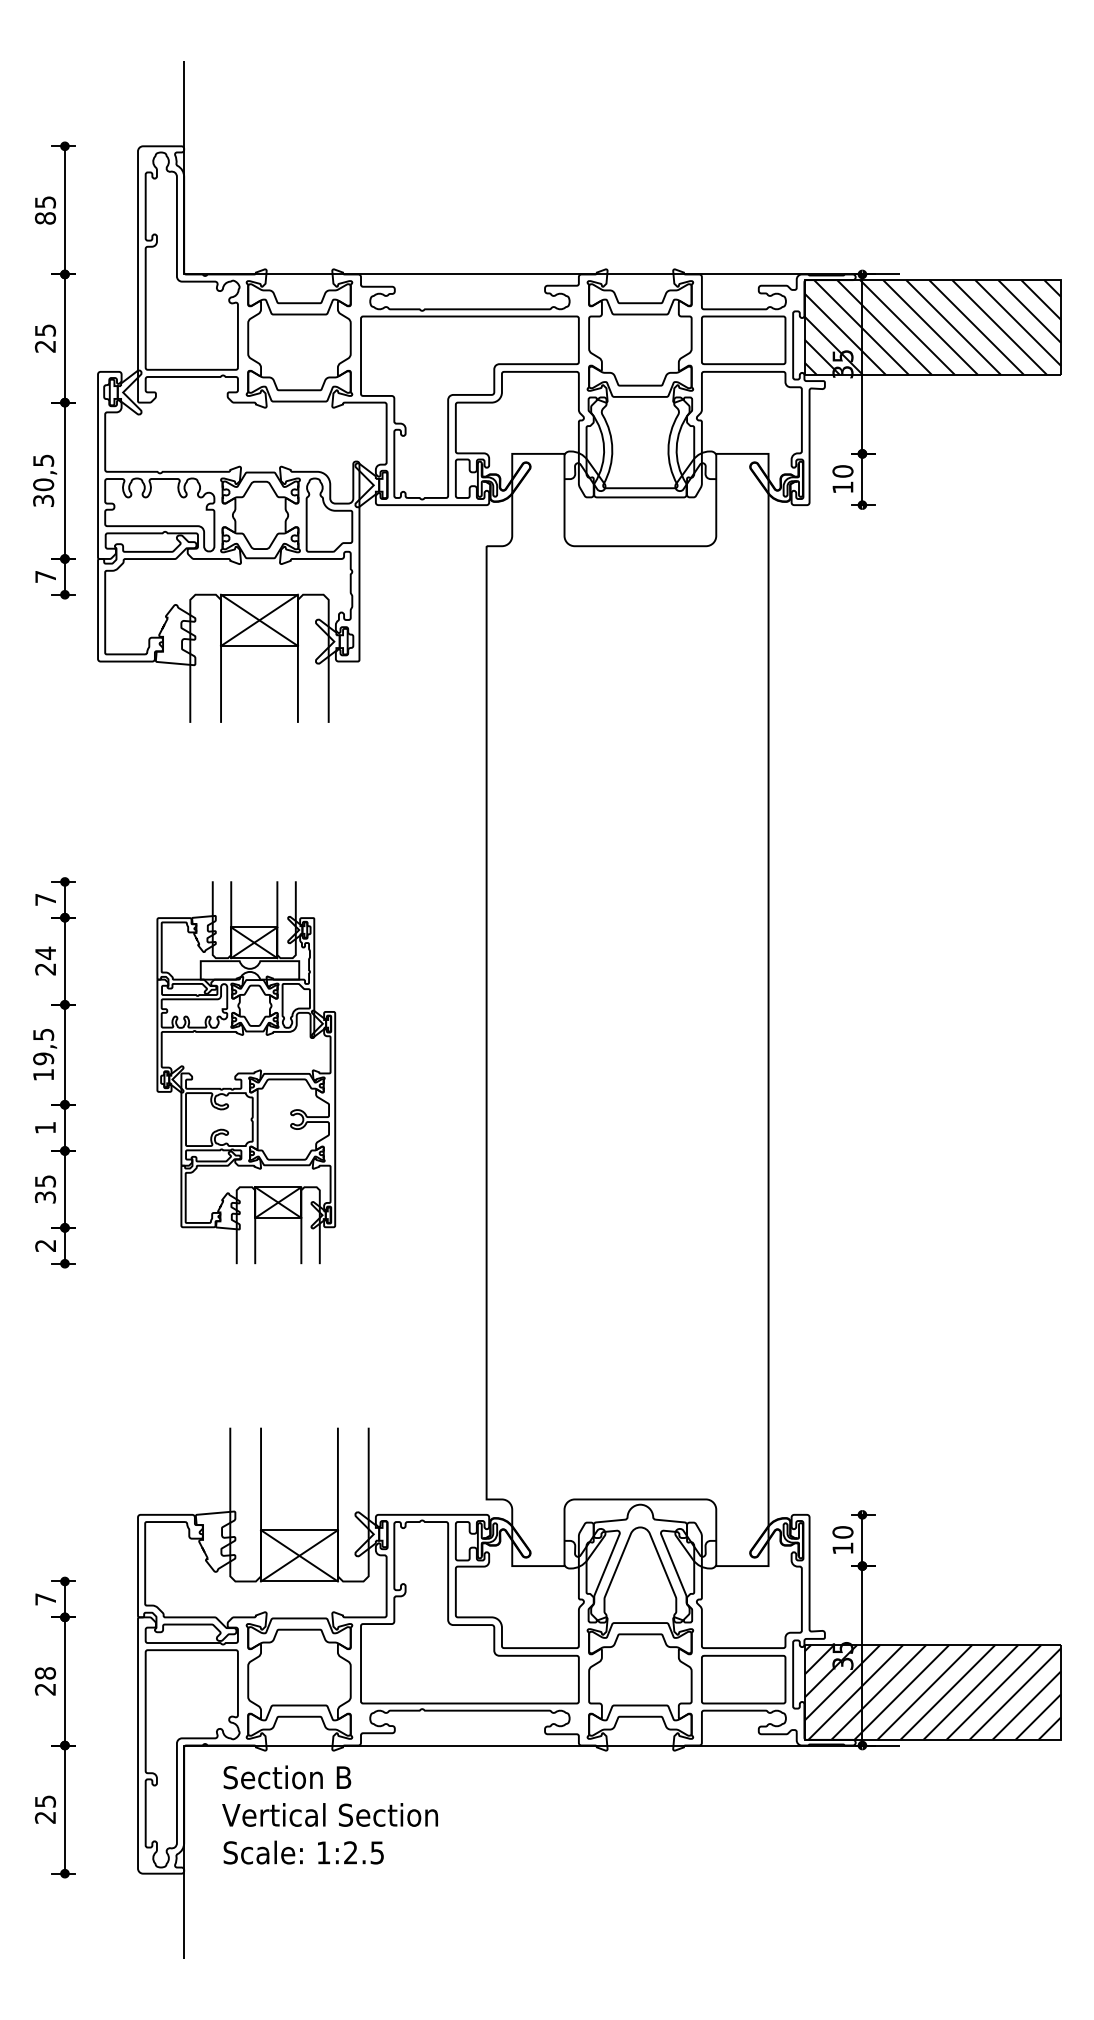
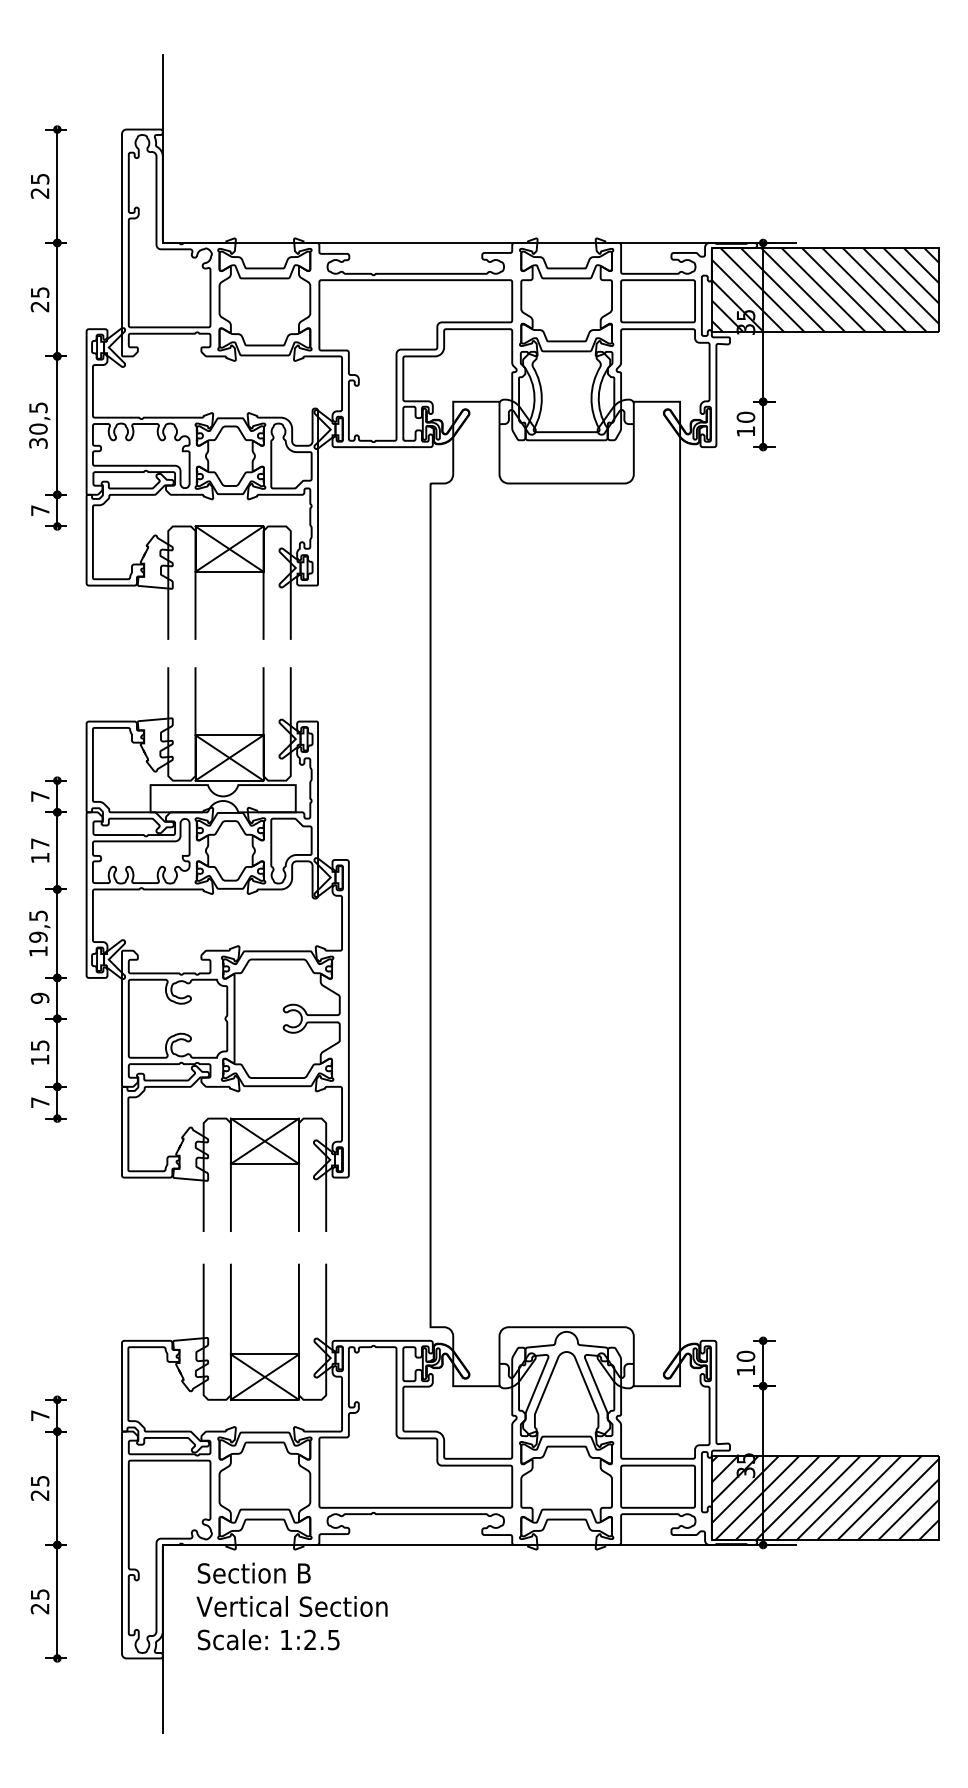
text: (45, 218) -> (40, 193), 85 -> 25
text: (45, 960) -> (40, 850), 24 -> 17
part: (246, 1072) -> (218, 949), size x1.67
text: (45, 1127) -> (40, 997), 1 -> 9
text: (45, 1197) -> (40, 1059), 35 -> 15
text: (45, 1245) -> (40, 1102), 2 -> 7
text: (44, 1673) -> (39, 1481), 28 -> 25

